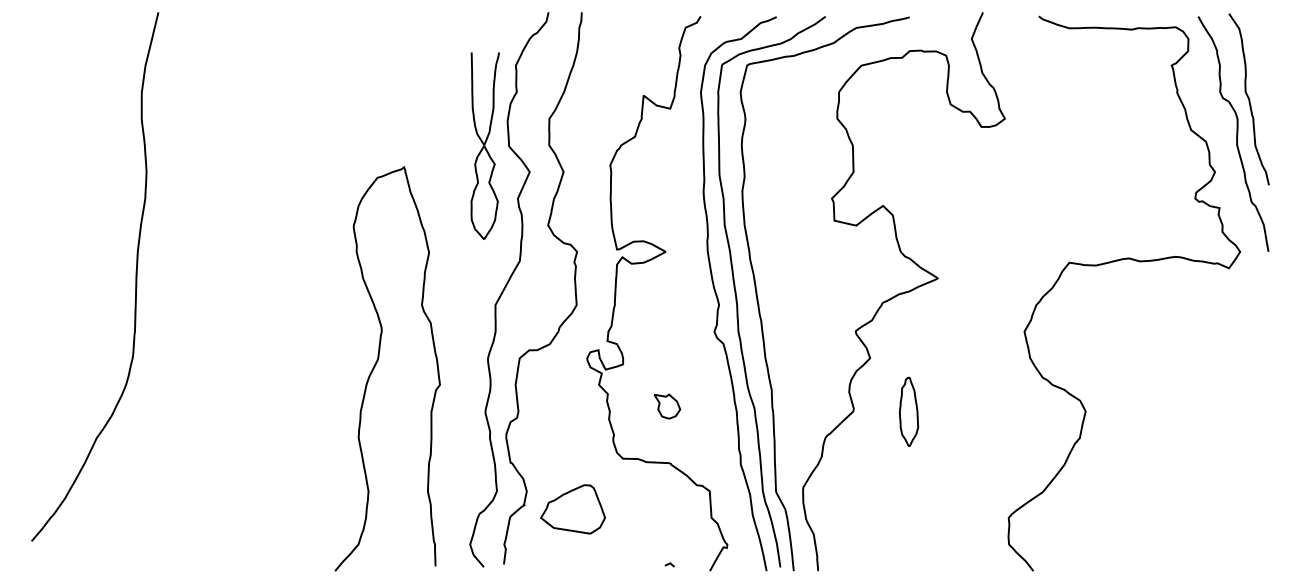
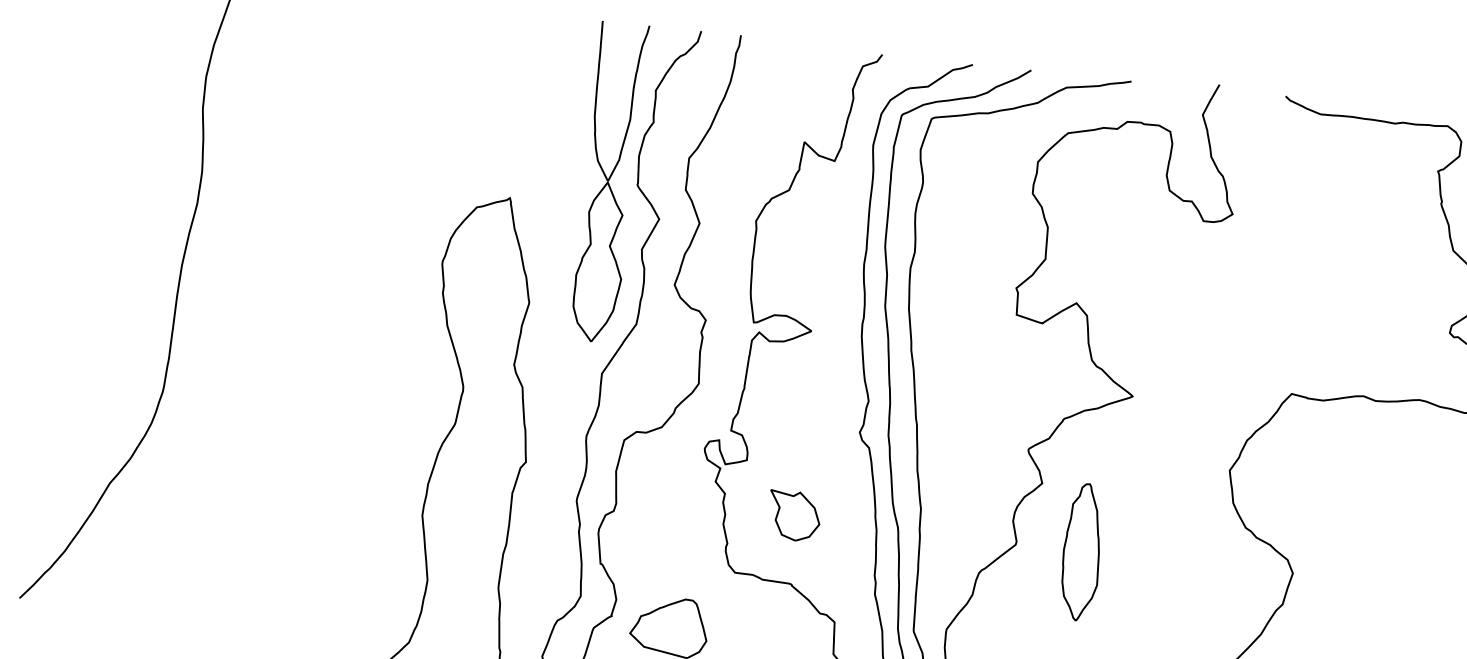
part: (484, 145) -> (608, 182), size x1.43
part: (667, 406) -> (794, 515), size x1.67
part: (908, 411) -> (1081, 551), size x1.67

